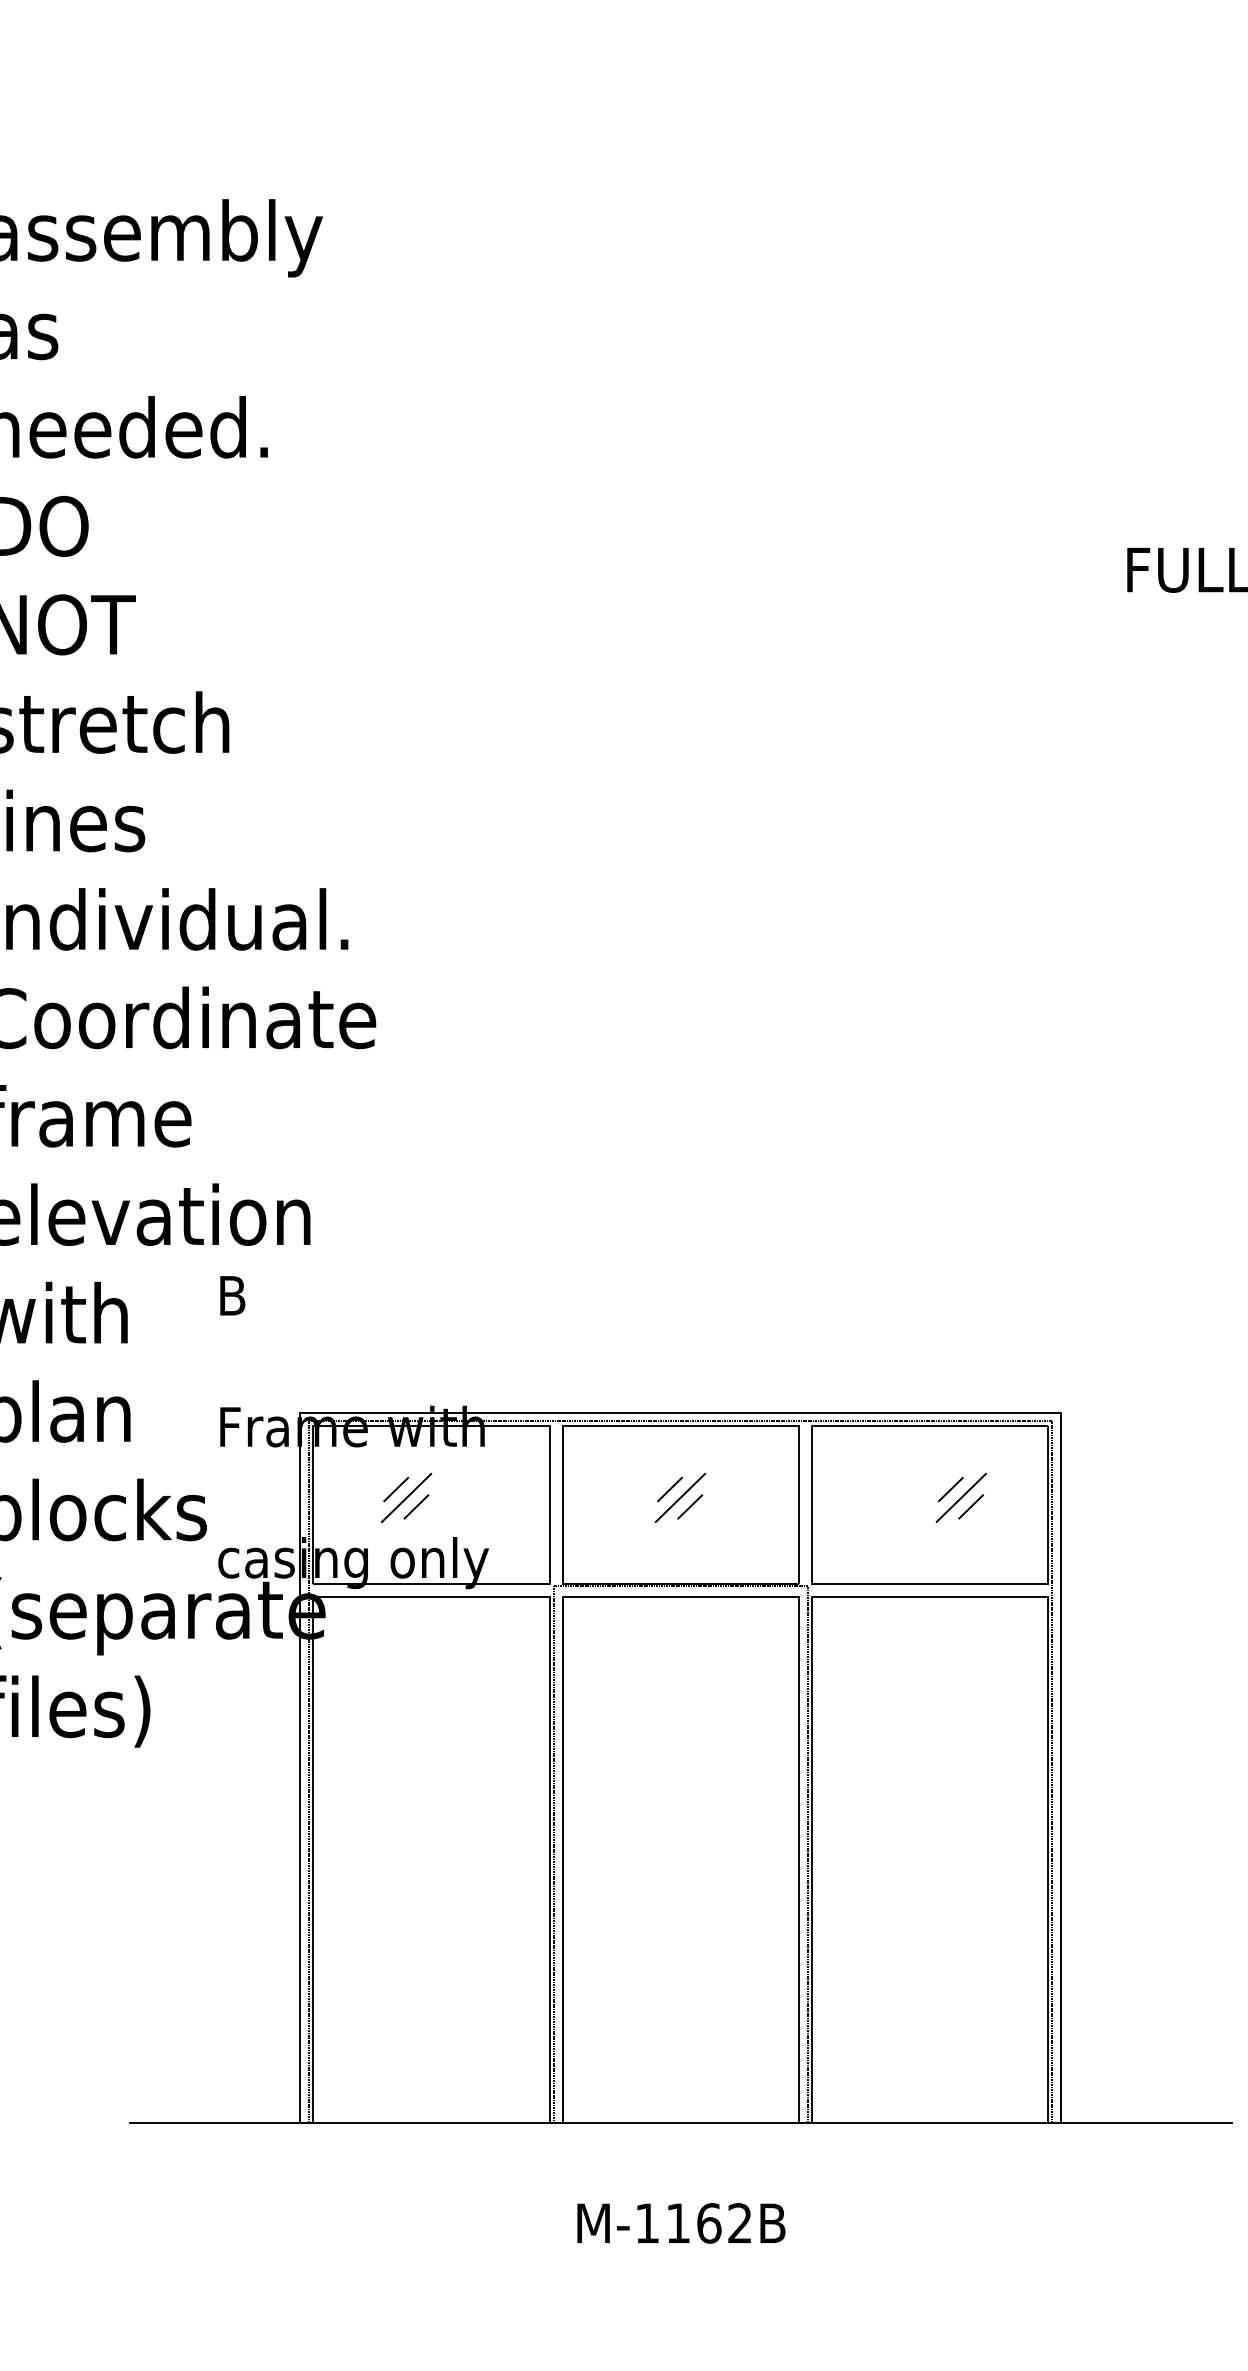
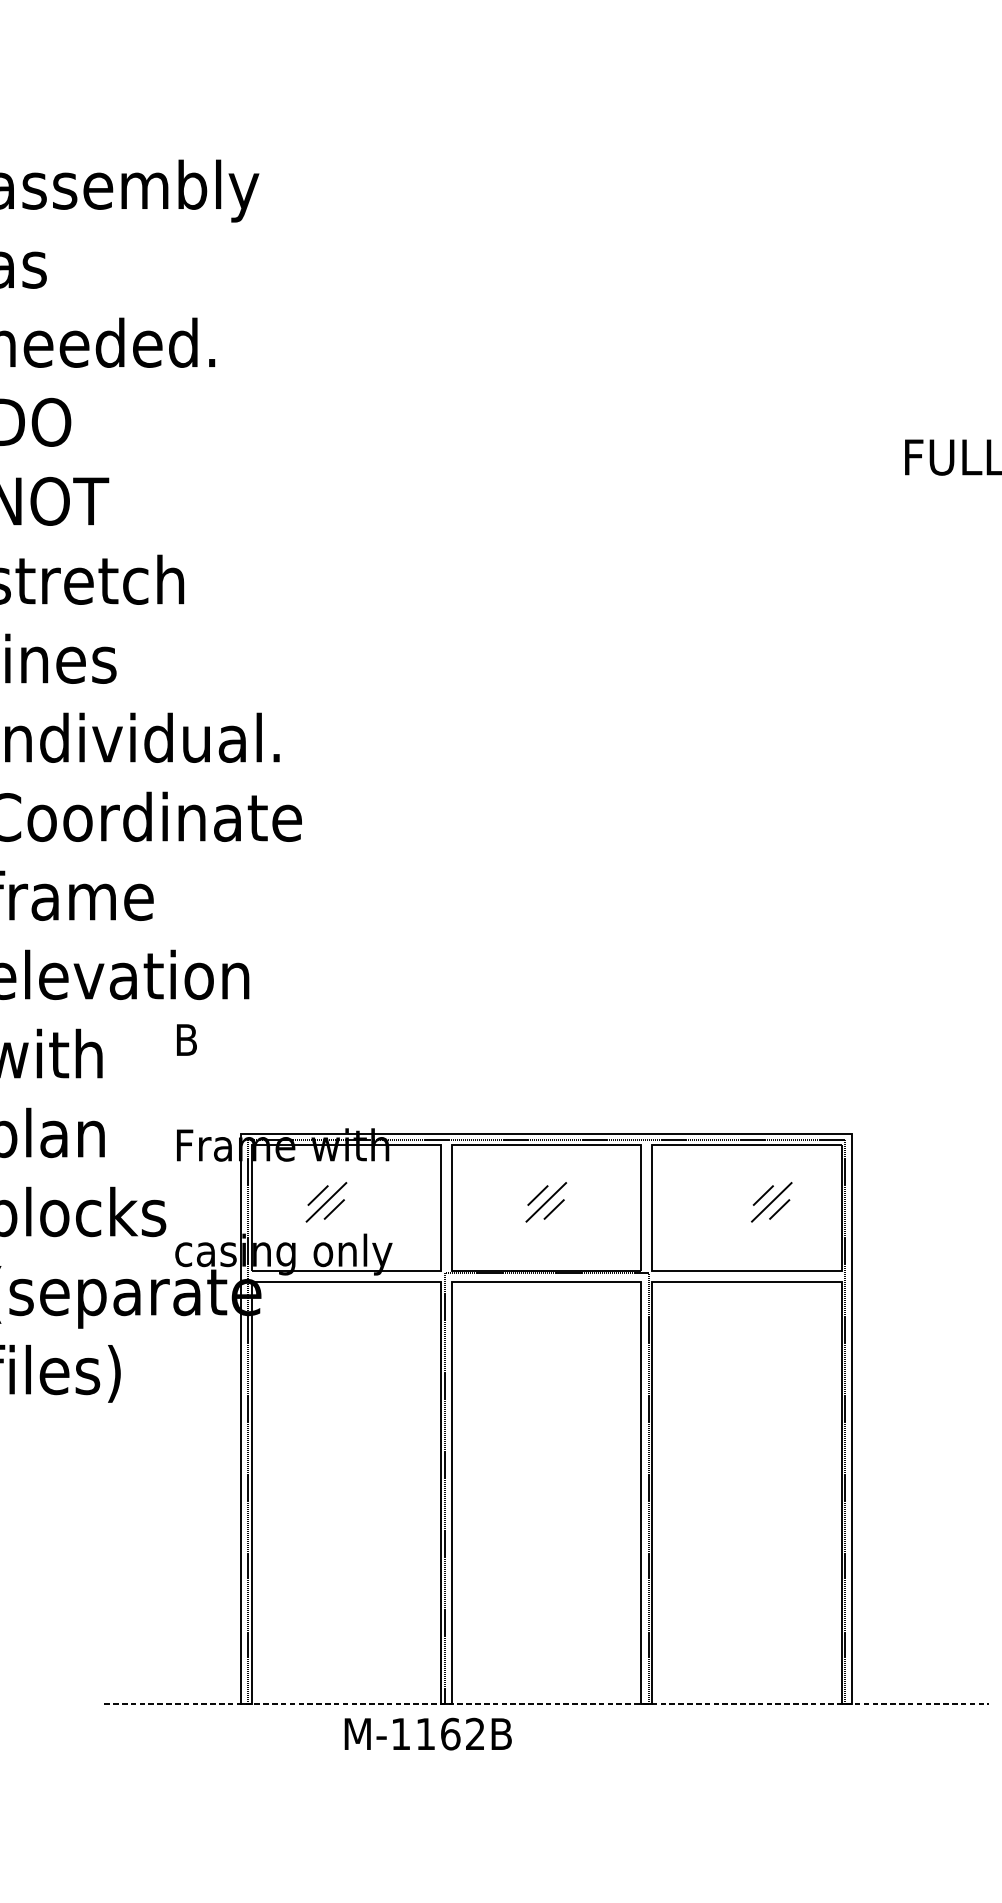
line: (681, 2122) -> (547, 1703), solid -> dashed
text: (681, 2223) -> (428, 1734), moved

